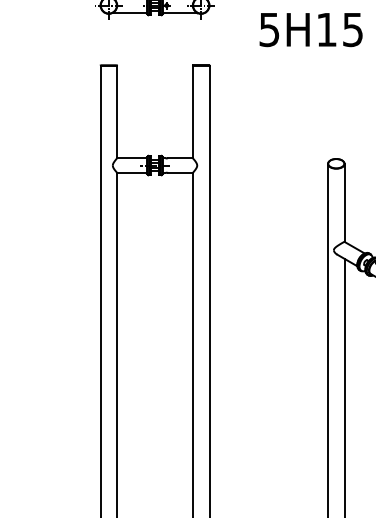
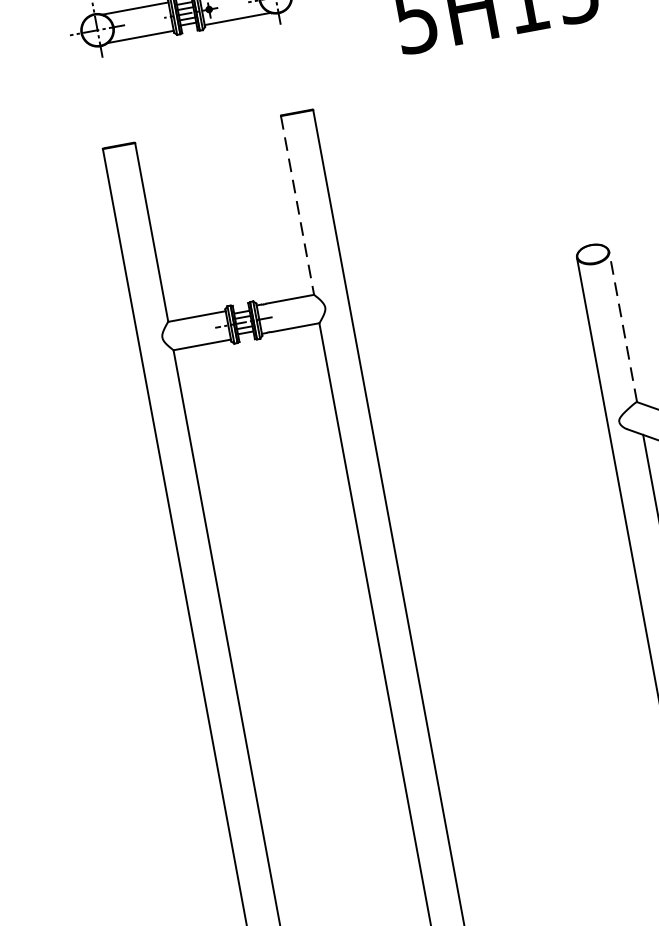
line: (192, 112) -> (297, 206), solid -> dashed
line: (344, 202) -> (622, 326), solid -> dashed

